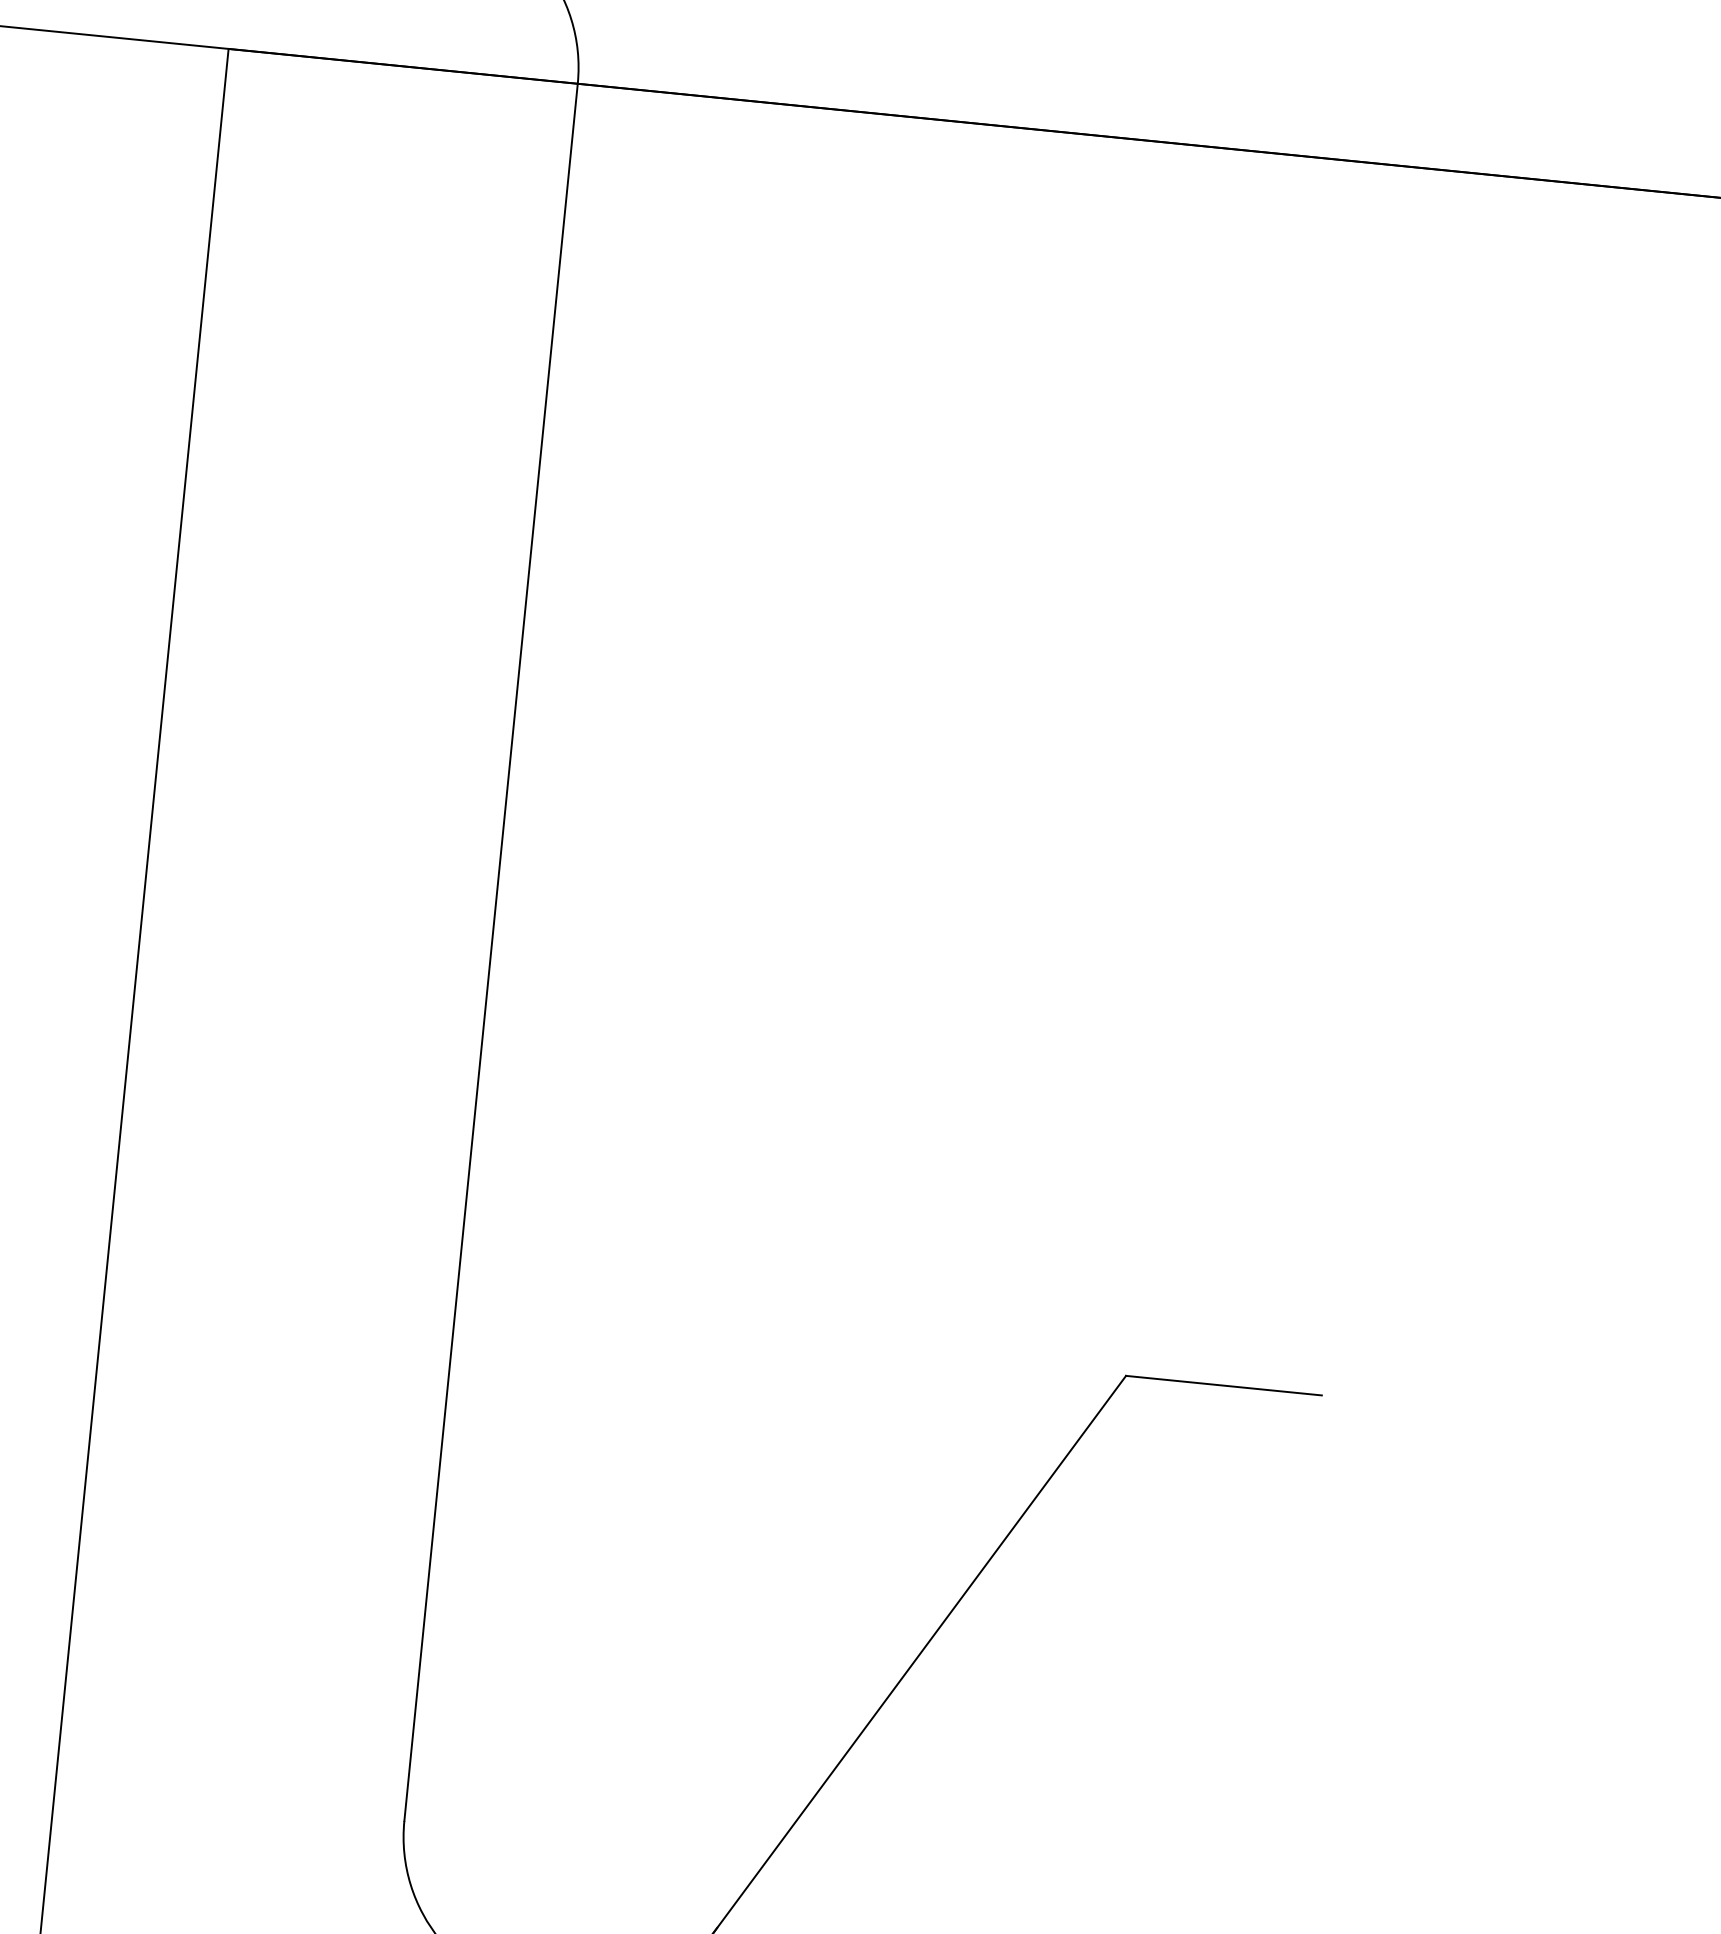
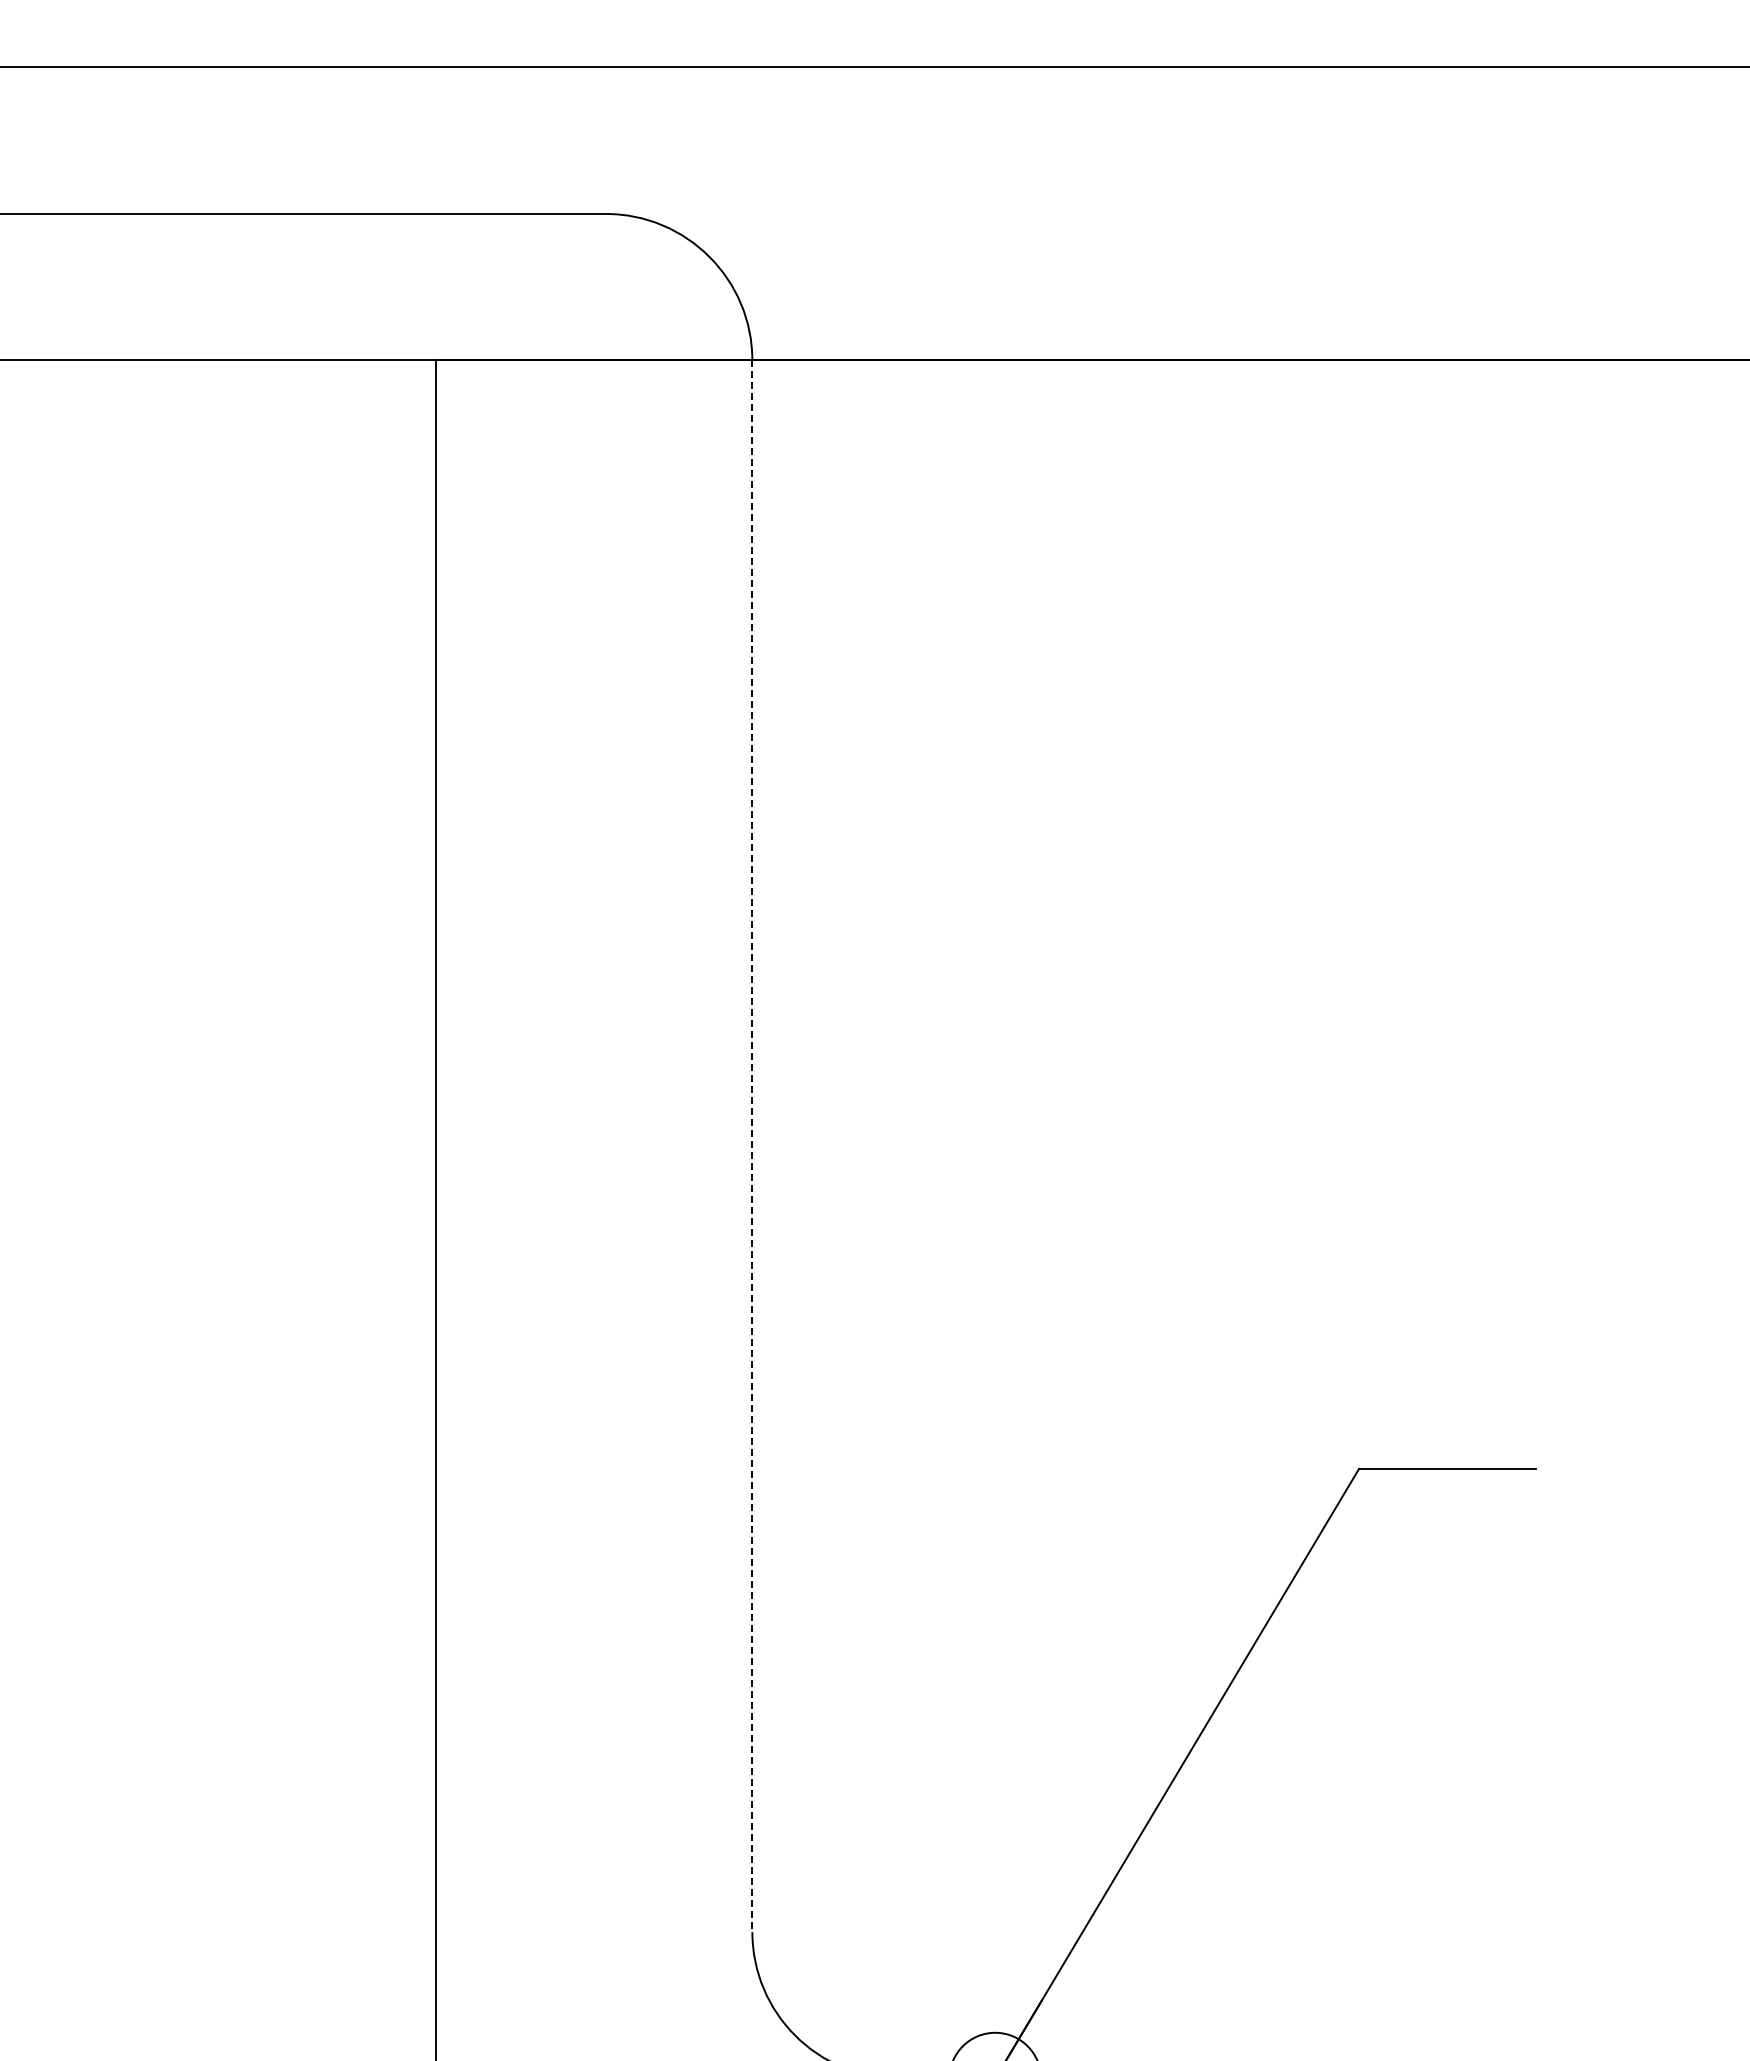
line: (491, 952) -> (752, 1146), solid -> dashed

